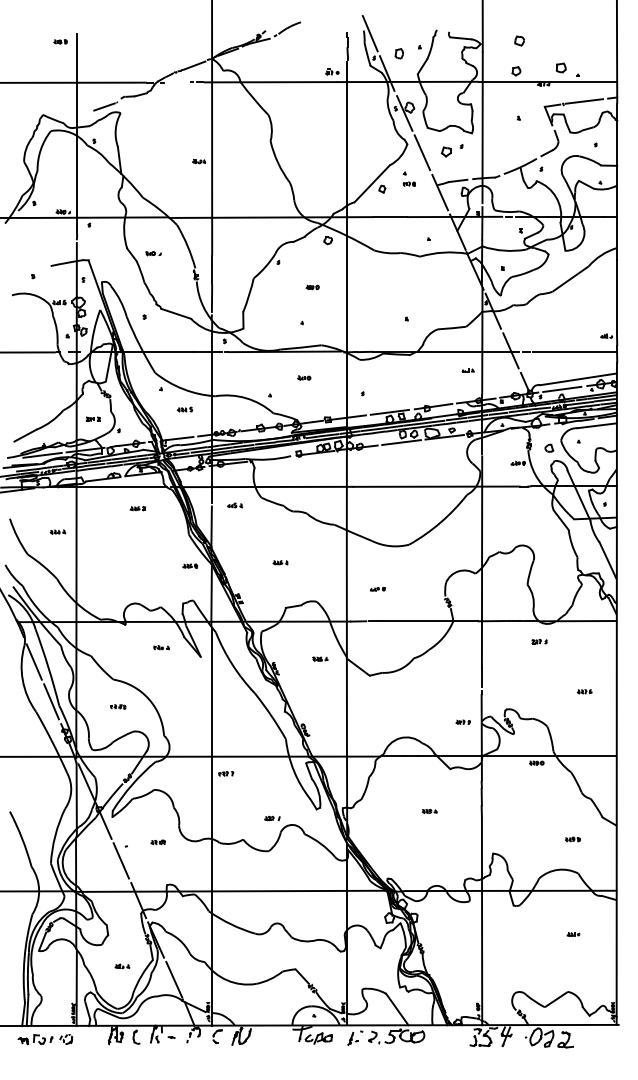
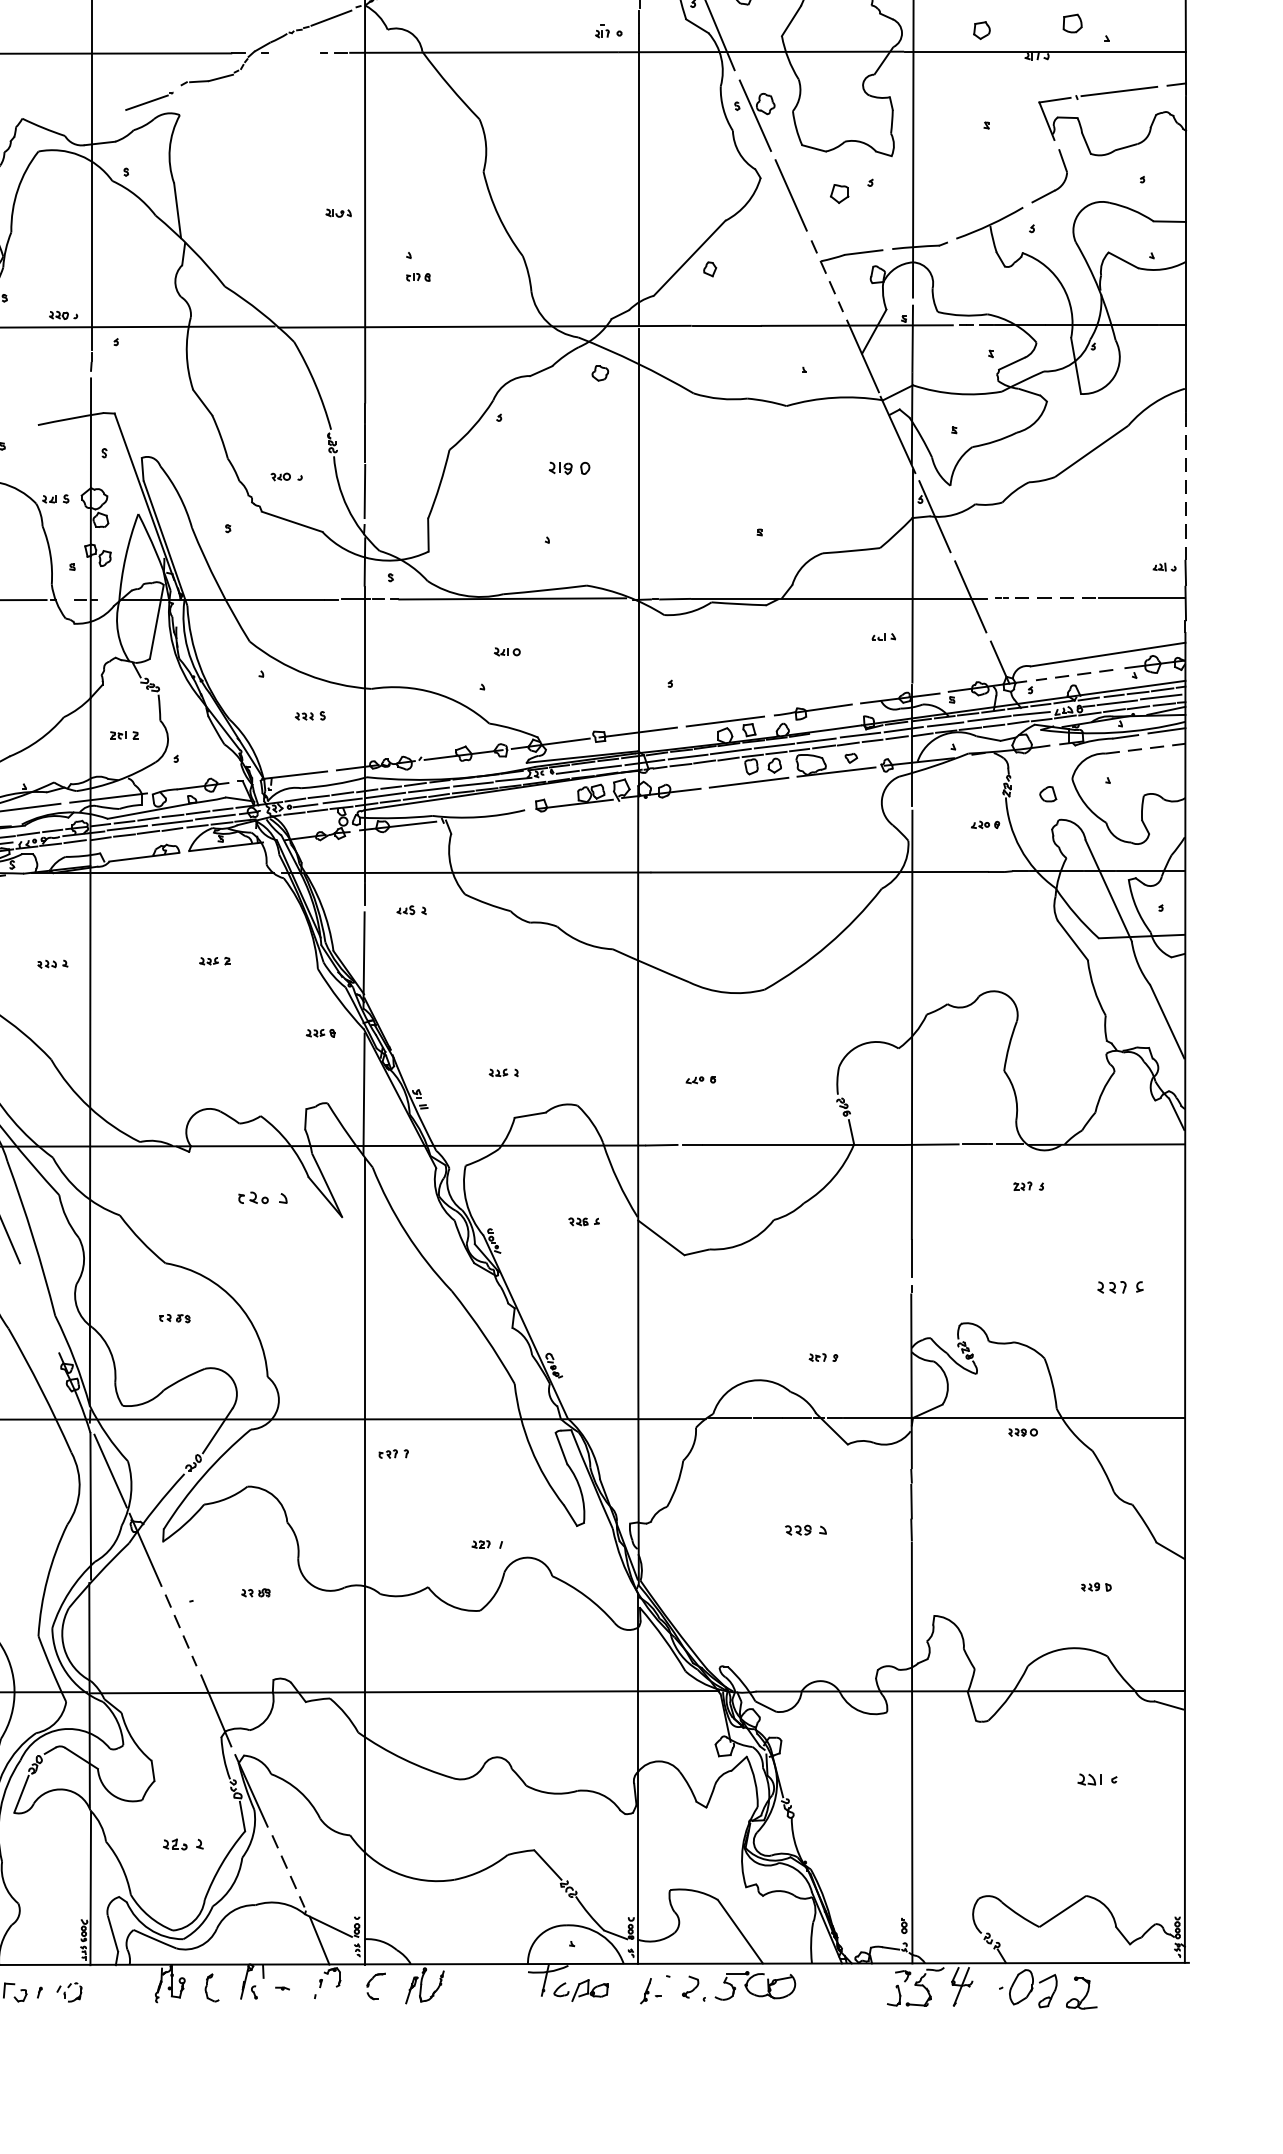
part: (408, 178) -> (416, 265), moved
line: (440, 193) -> (827, 278), solid -> dashed
part: (153, 253) -> (286, 476), moved
part: (312, 287) -> (568, 468), size x1.6
line: (617, 296) -> (1186, 486), solid -> dashed
line: (553, 351) -> (1056, 598), solid -> dashed
part: (304, 377) -> (507, 650), moved
line: (561, 389) -> (1073, 675), solid -> dashed
line: (597, 425) -> (1146, 748), solid -> dashed
part: (137, 508) -> (213, 960), moved
part: (280, 562) -> (503, 1072), moved
part: (161, 647) -> (262, 1198), size x1.6
part: (584, 691) -> (1119, 1287), size x1.6
line: (51, 701) -> (39, 1307), removed
part: (462, 721) -> (821, 1356), moved
part: (429, 811) -> (805, 1530), size x1.4
line: (121, 861) -> (181, 1631), solid -> dashed
part: (573, 934) -> (1097, 1779), size x1.6
part: (122, 966) -> (183, 1844), size x1.4
line: (174, 979) -> (288, 1870), solid -> dashed

